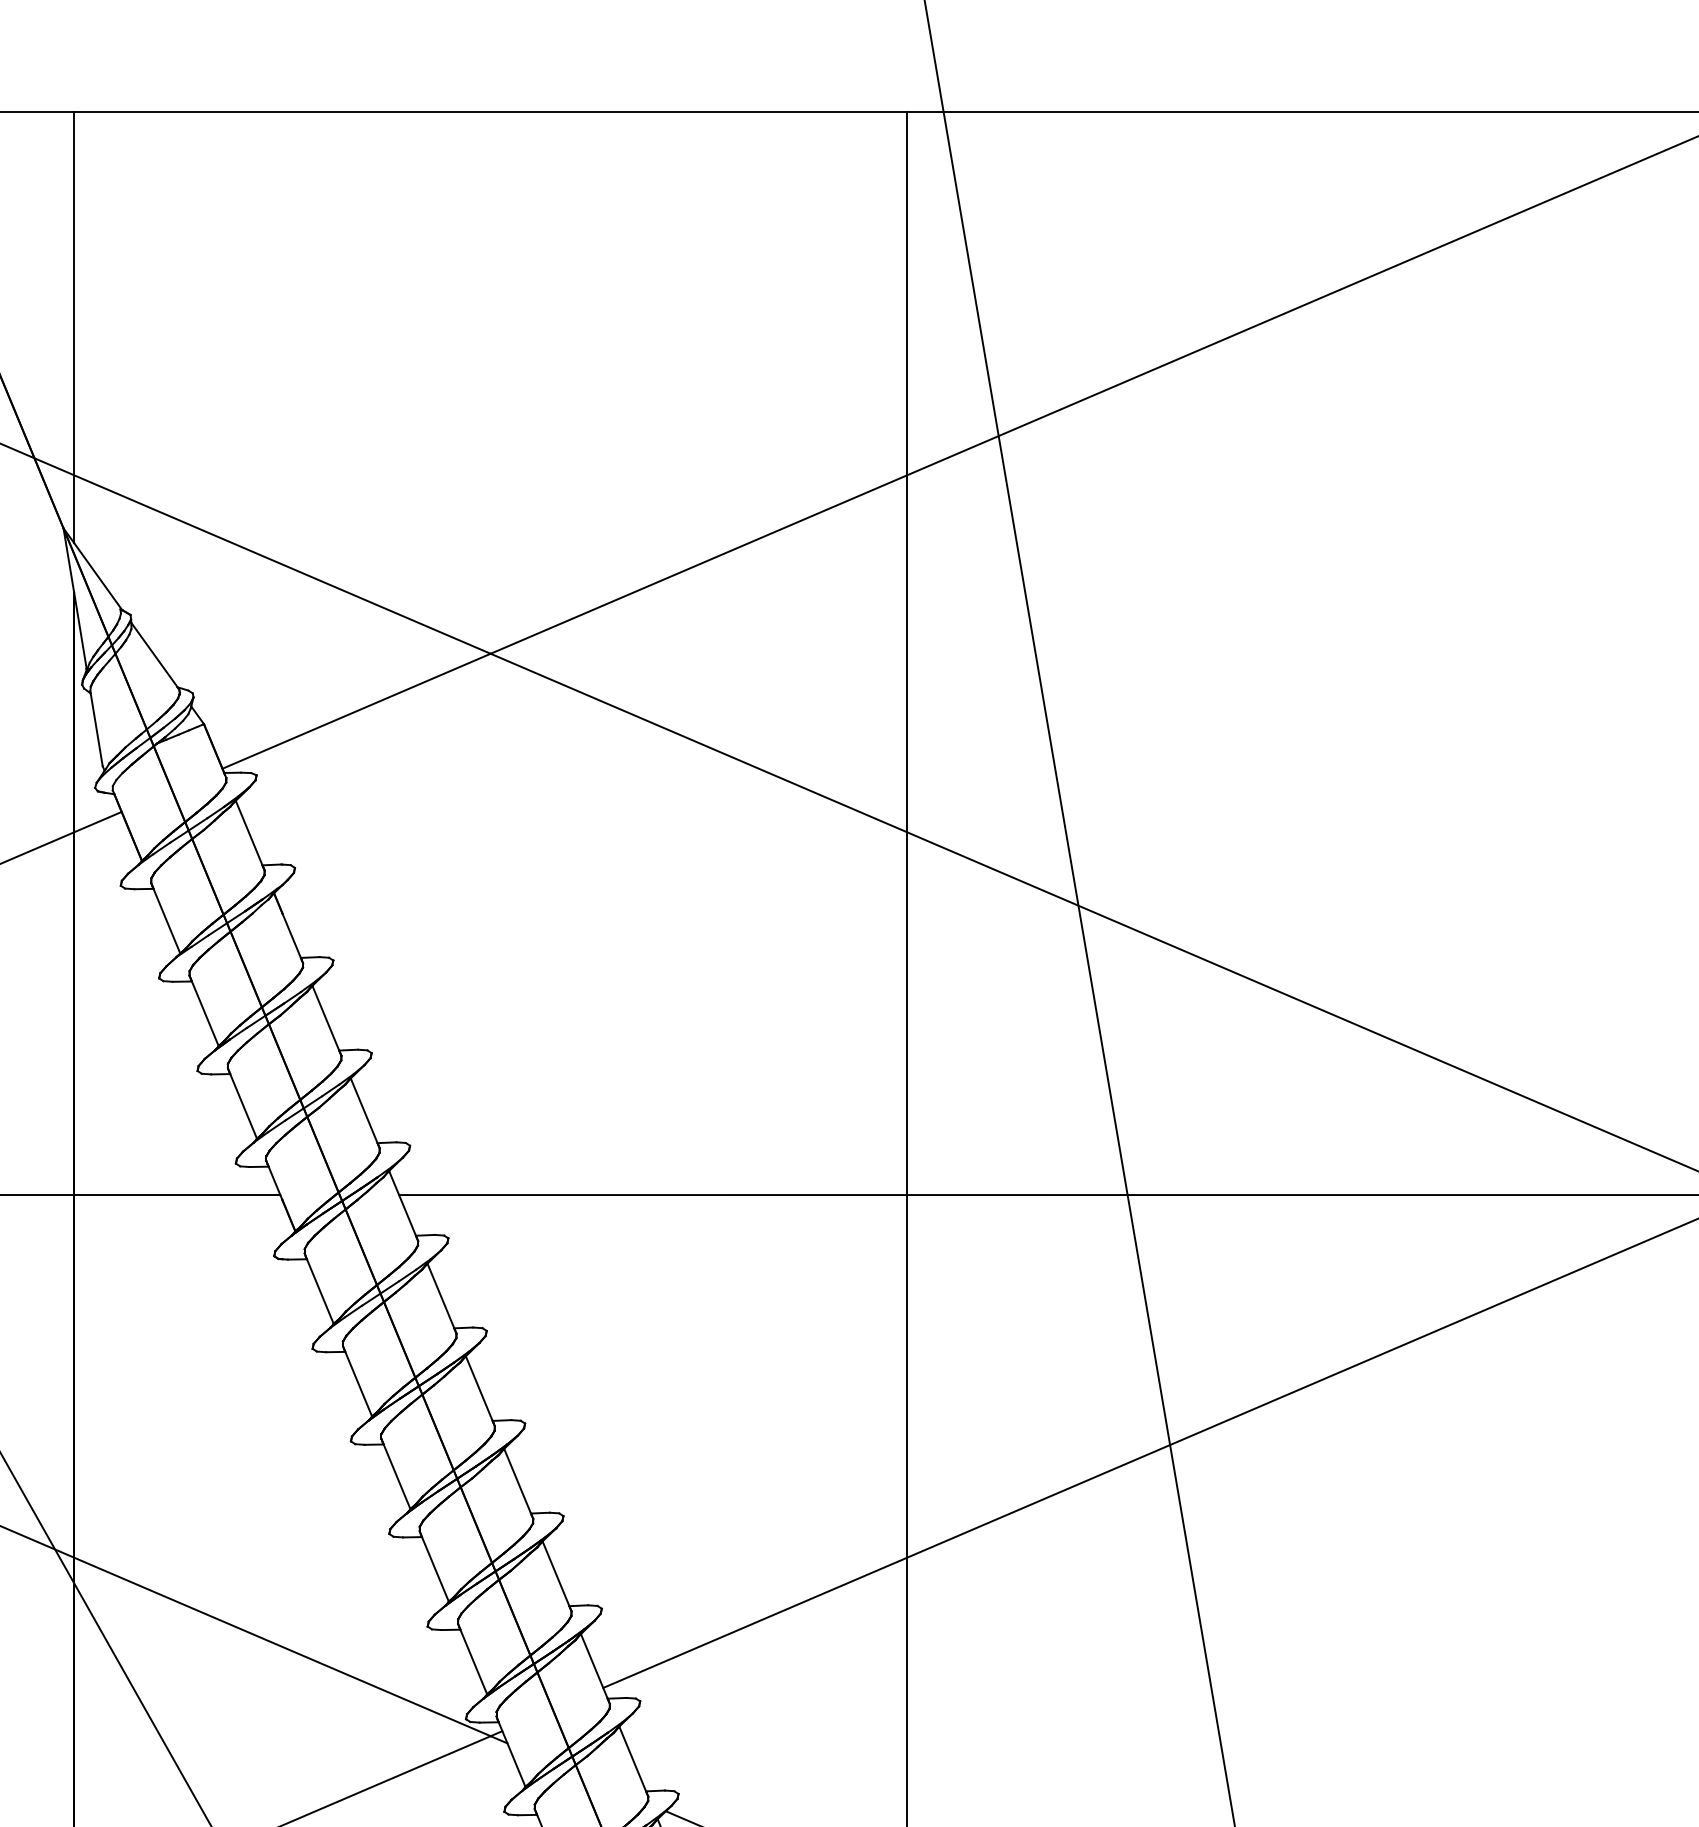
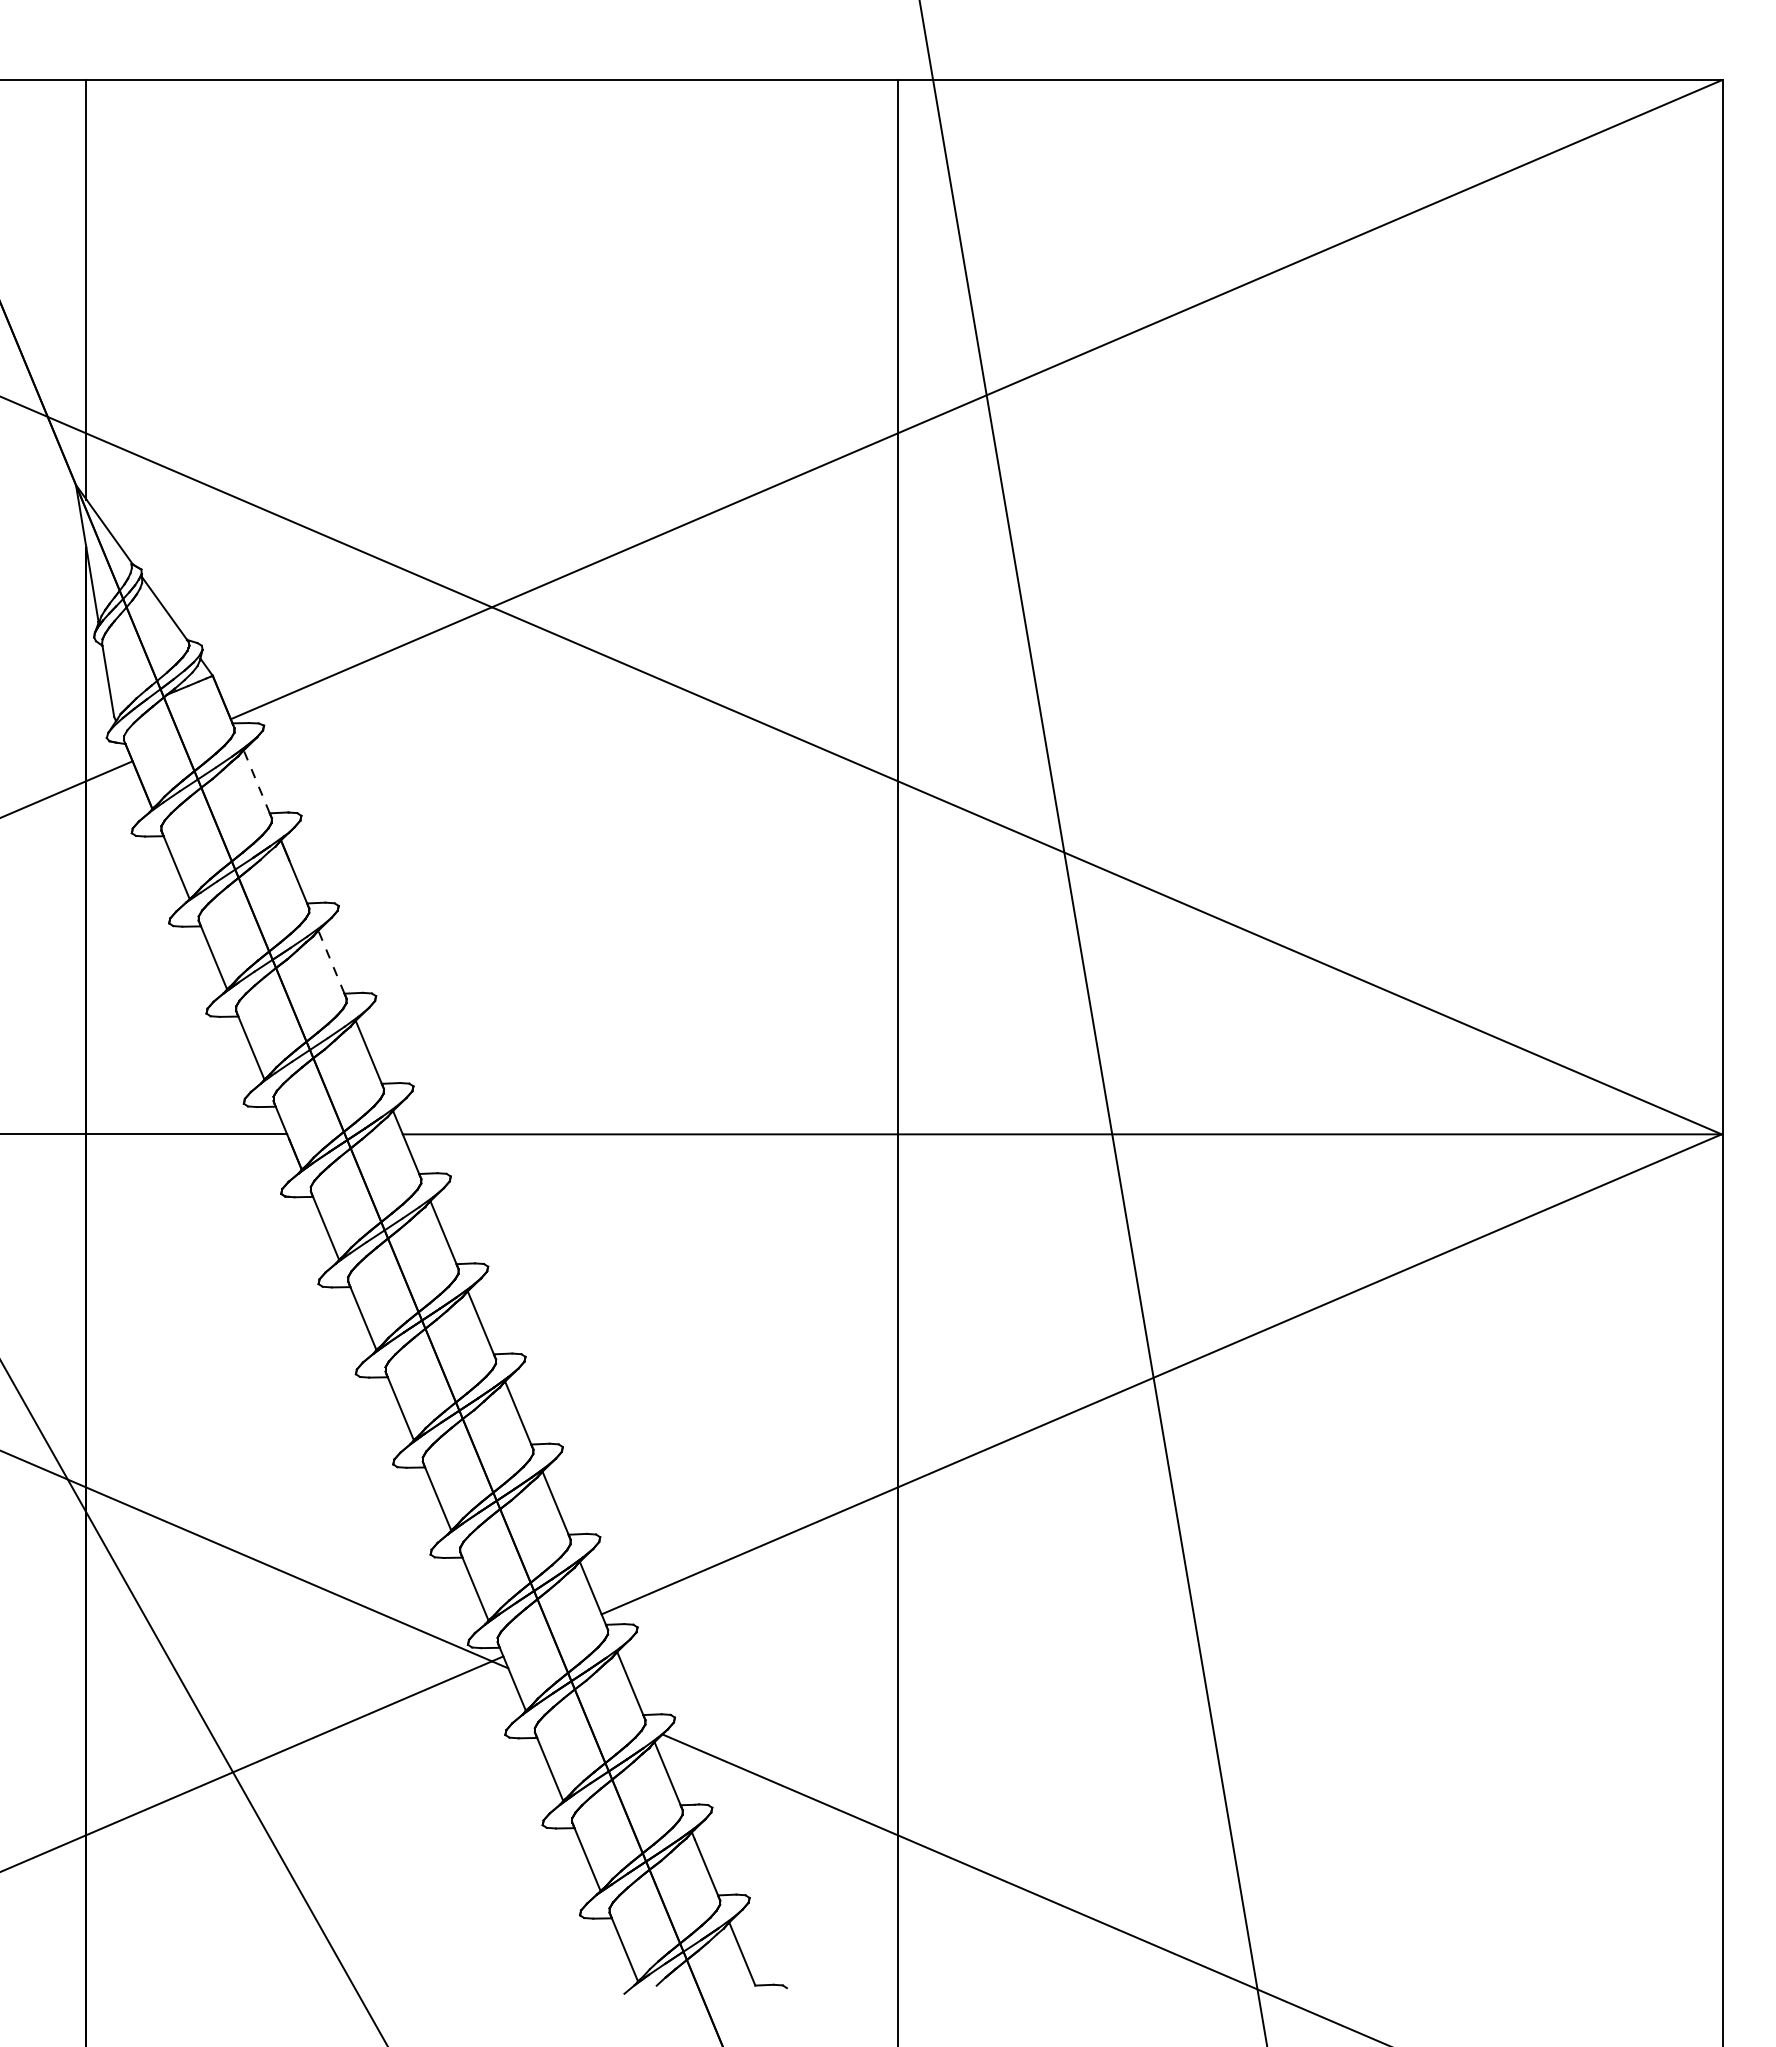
line: (248, 832) -> (256, 781), solid -> dashed
line: (325, 1017) -> (331, 961), solid -> dashed

